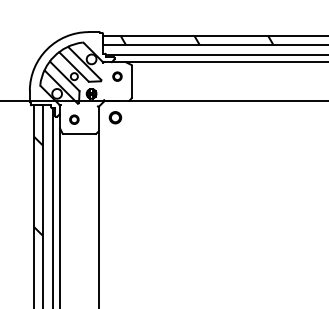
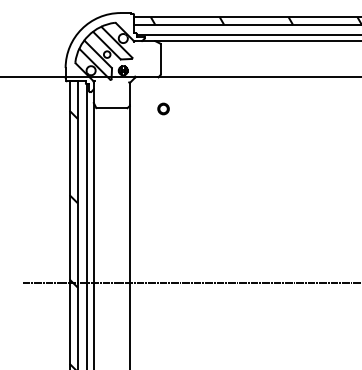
part: (117, 76) -> (147, 54), removed
part: (115, 117) -> (163, 108), moved
part: (74, 119) -> (107, 94), removed

